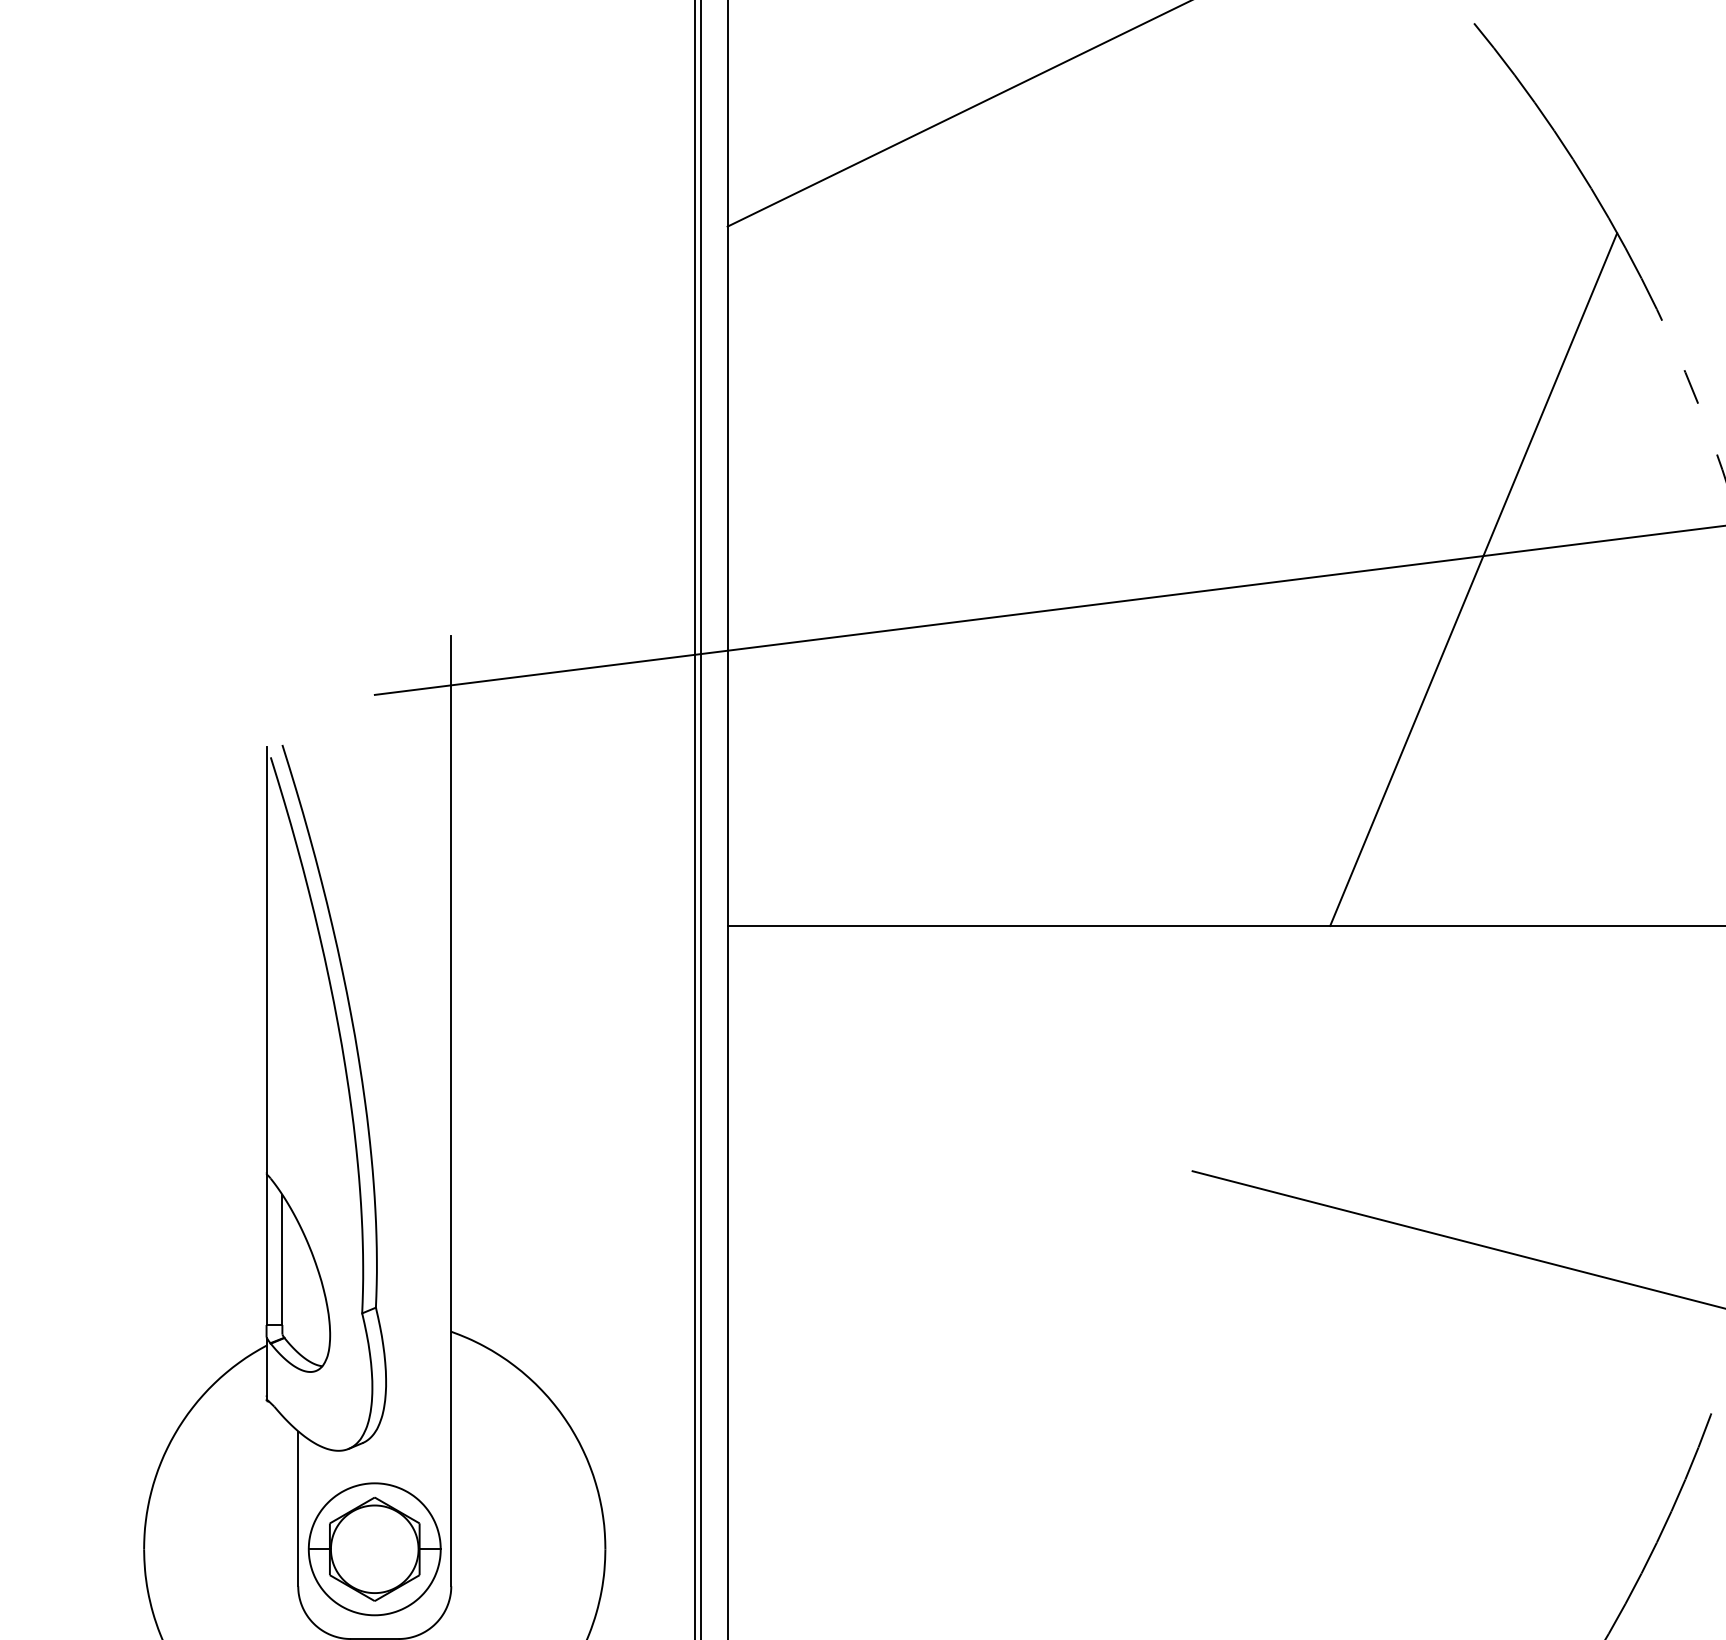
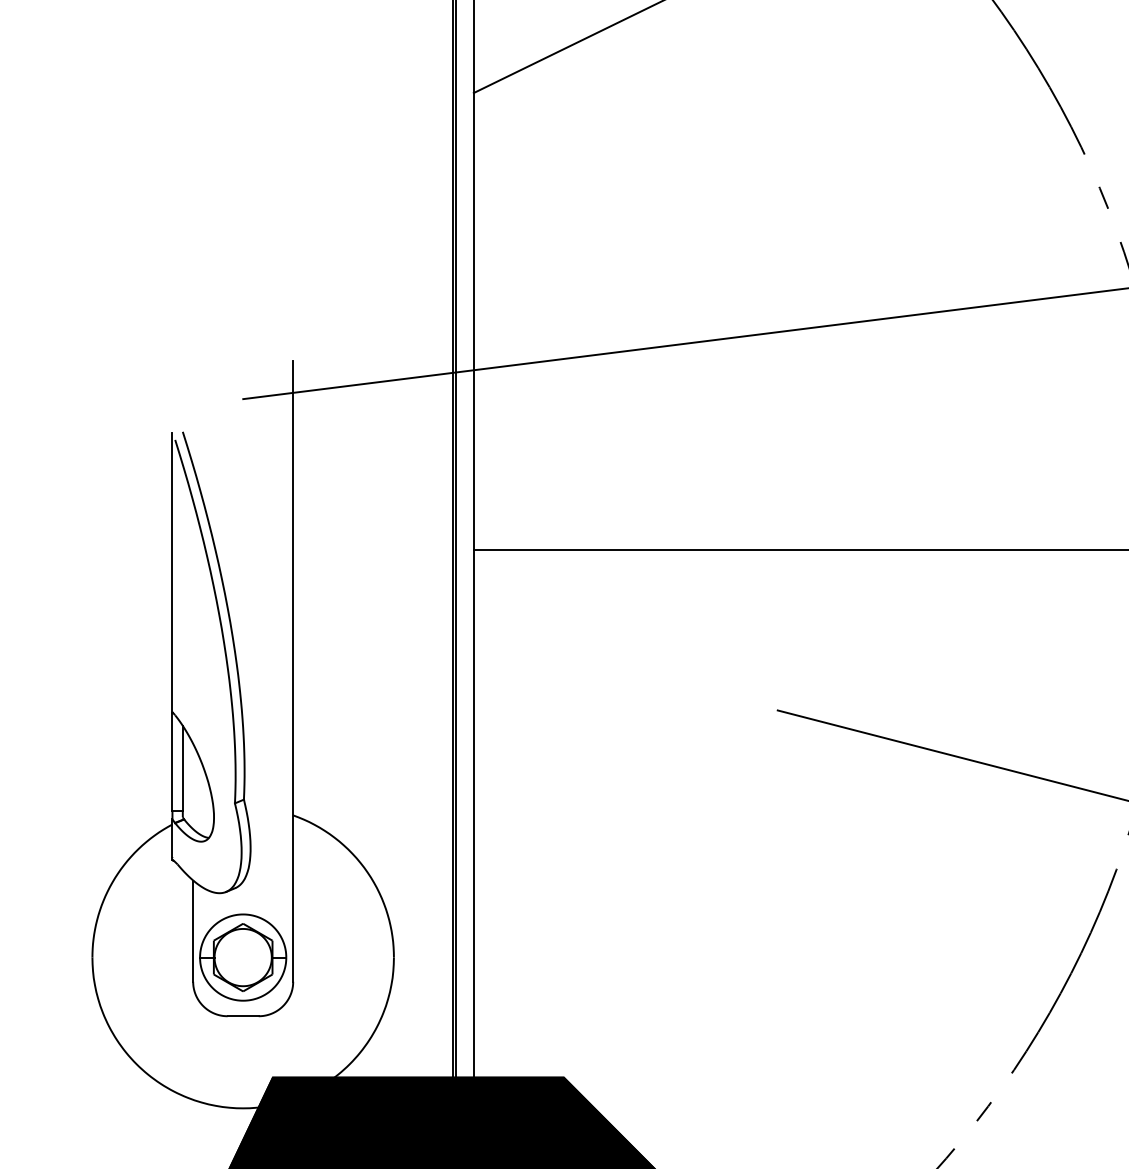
line: (1473, 579) -> (961, 323), removed

